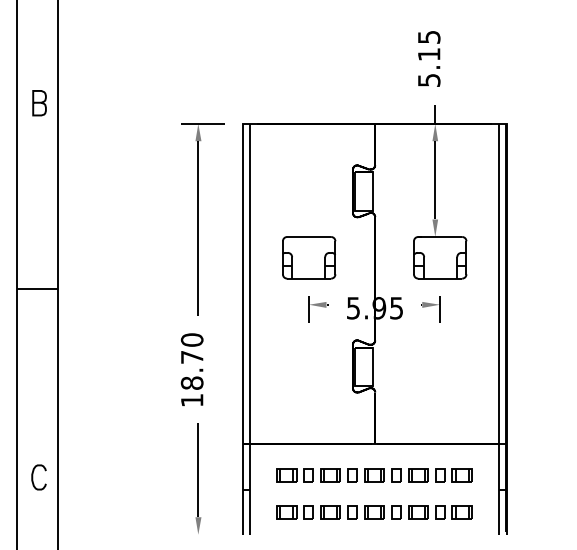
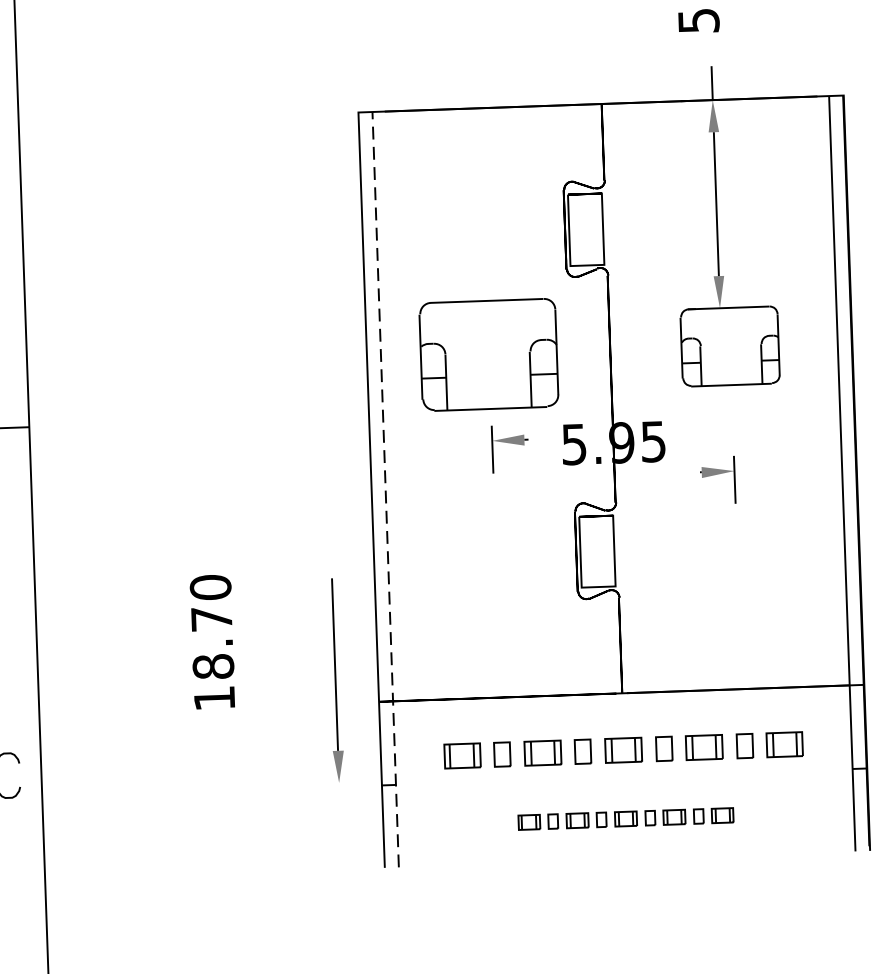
part: (202, 219) -> (291, 291), removed
part: (309, 257) -> (490, 354), size x1.4
part: (430, 309) -> (717, 480), moved
line: (250, 328) -> (386, 488), solid -> dashed
text: (191, 369) -> (211, 641), moved
part: (198, 478) -> (335, 679), moved
part: (374, 512) -> (625, 818), size x0.6

